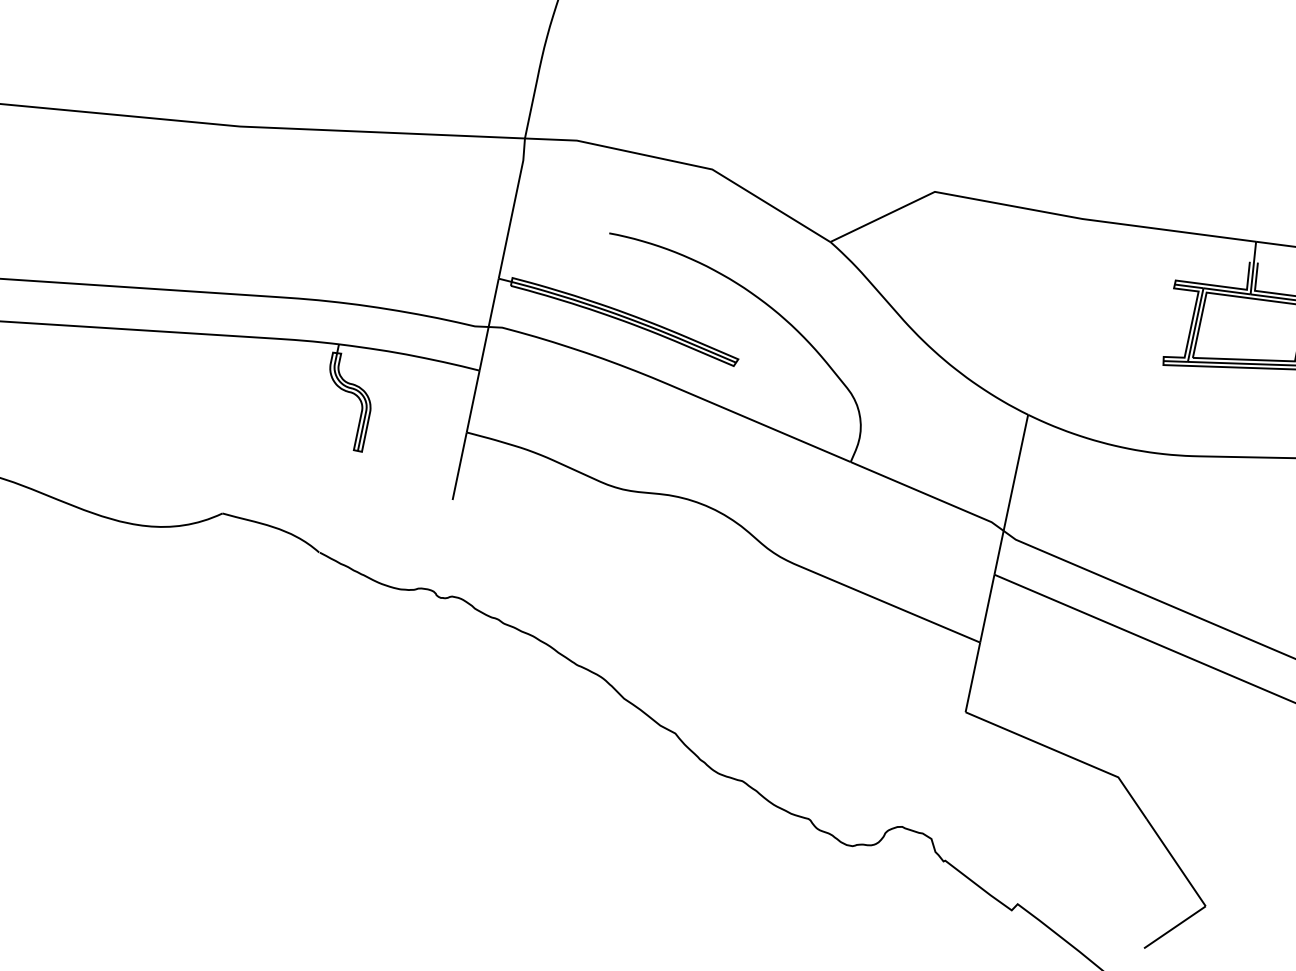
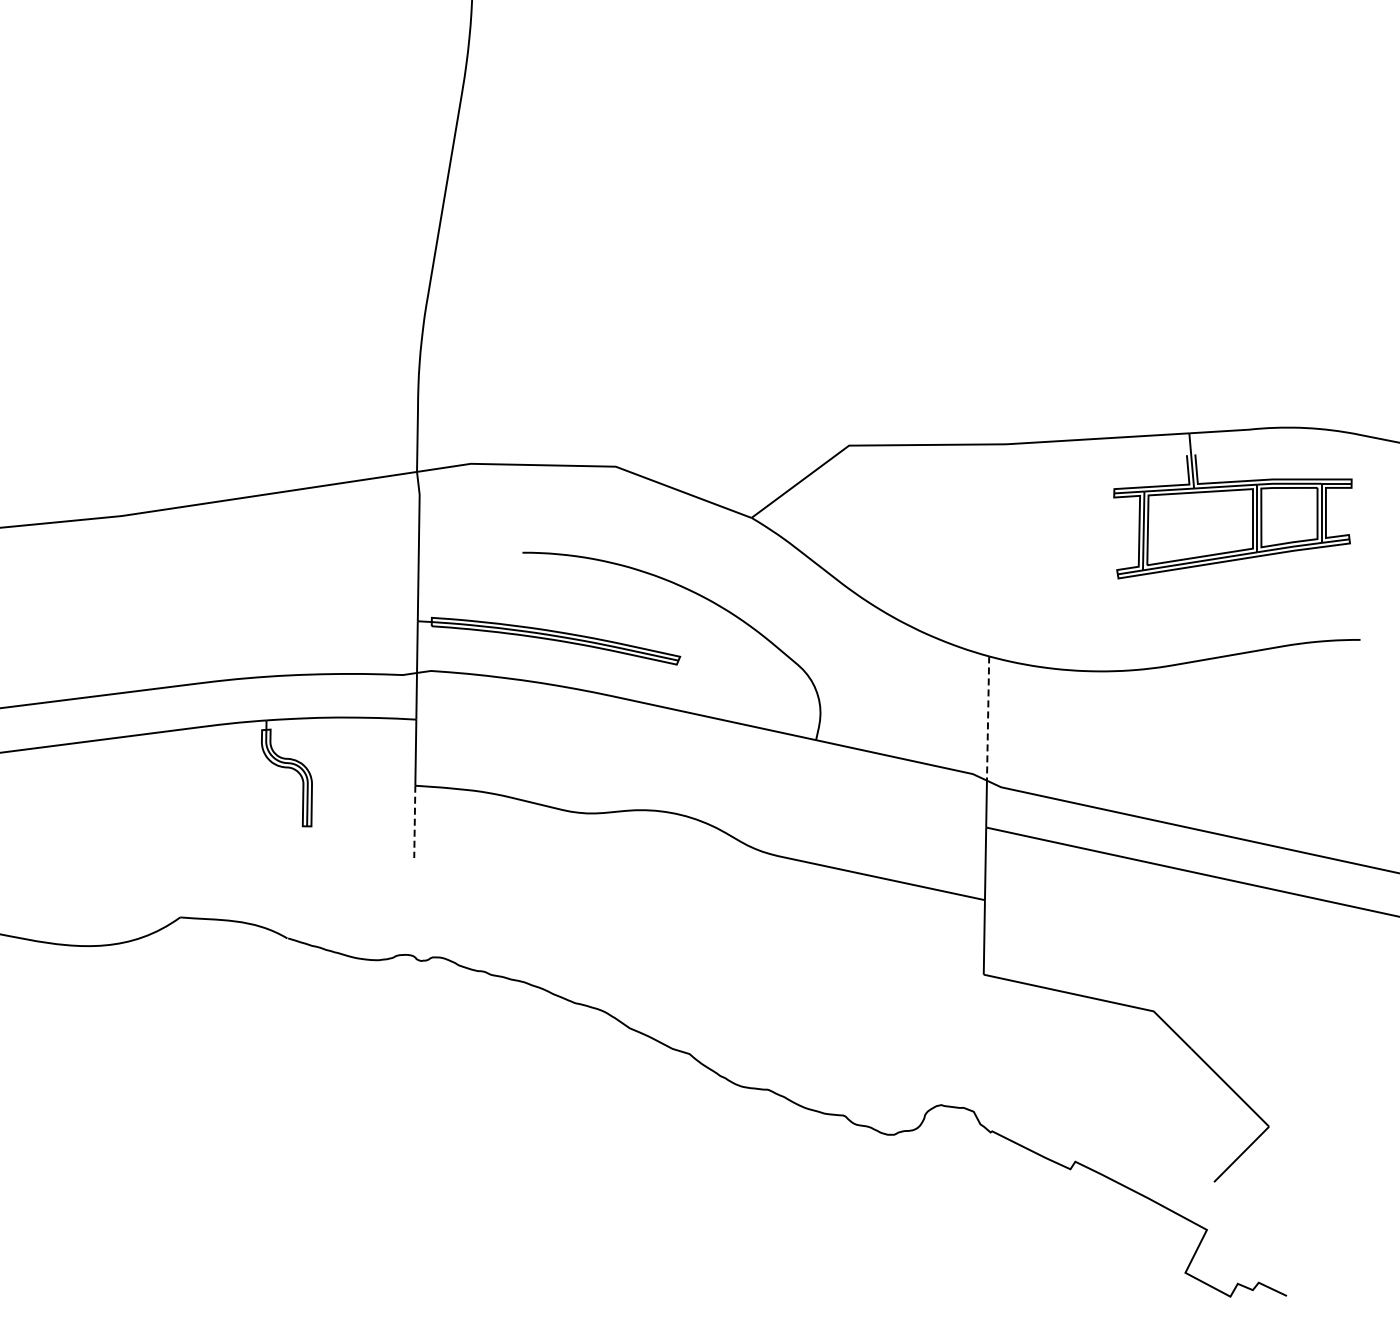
line: (459, 466) -> (414, 822), solid -> dashed
line: (1016, 473) -> (988, 719), solid -> dashed

